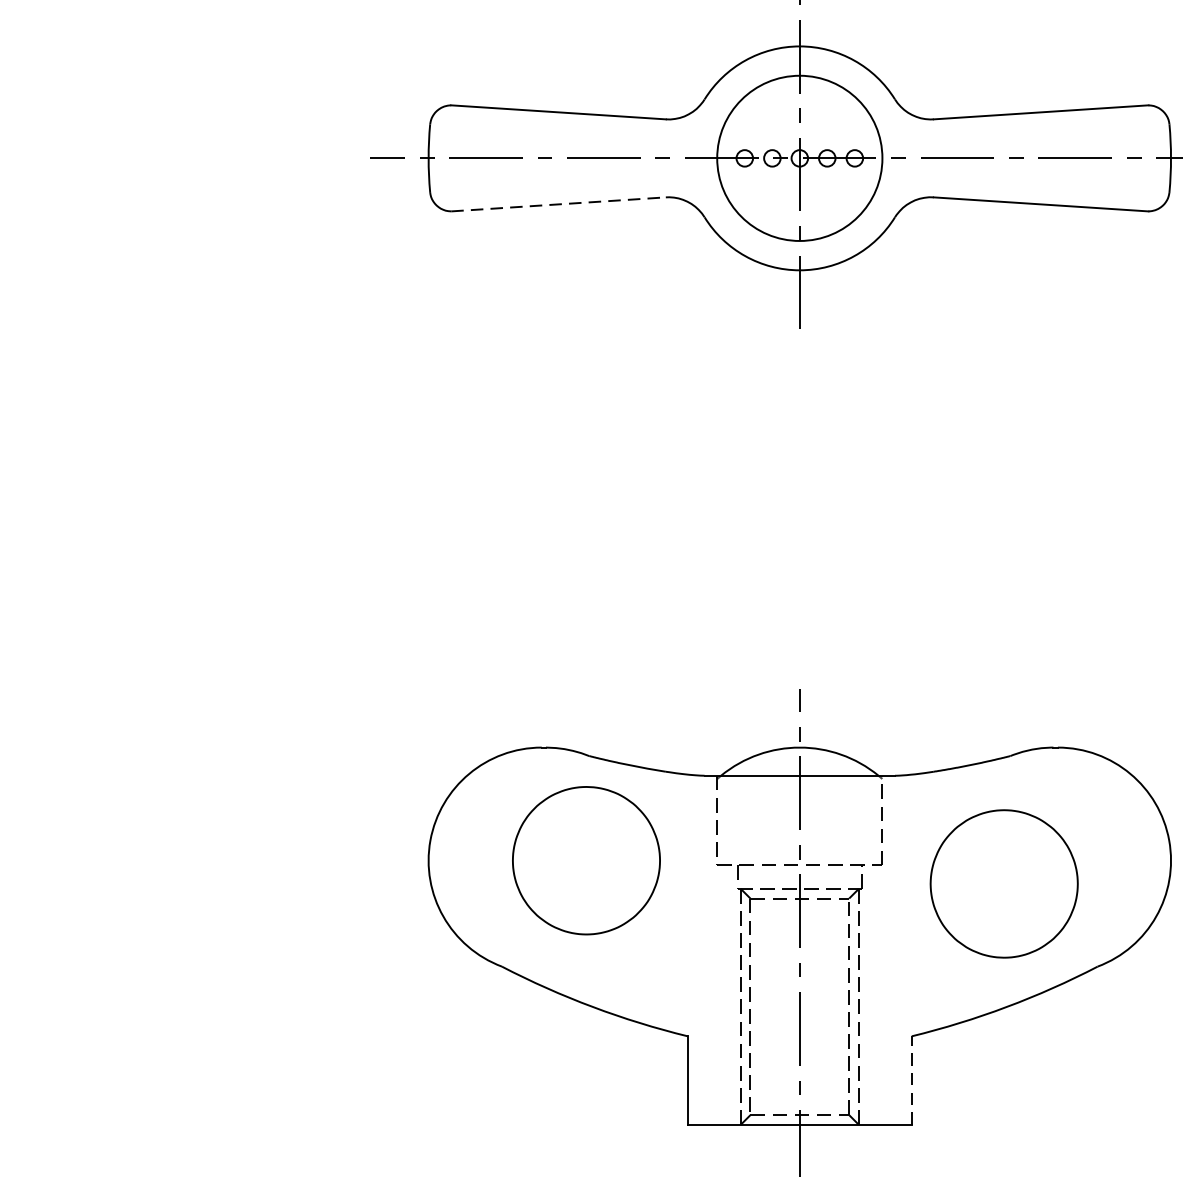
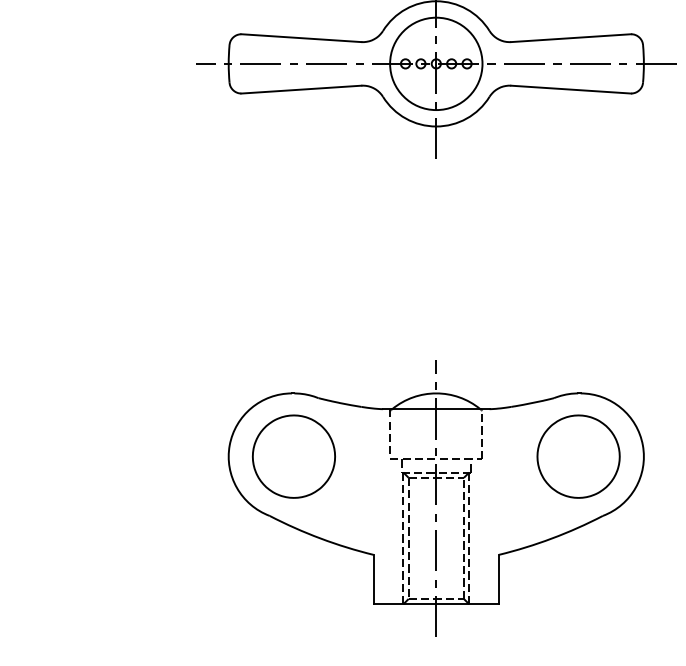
line: (558, 204) -> (301, 89), dashed -> solid
part: (585, 860) -> (293, 456), moved
part: (1004, 883) -> (578, 456), moved
line: (911, 1080) -> (498, 579), dashed -> solid

